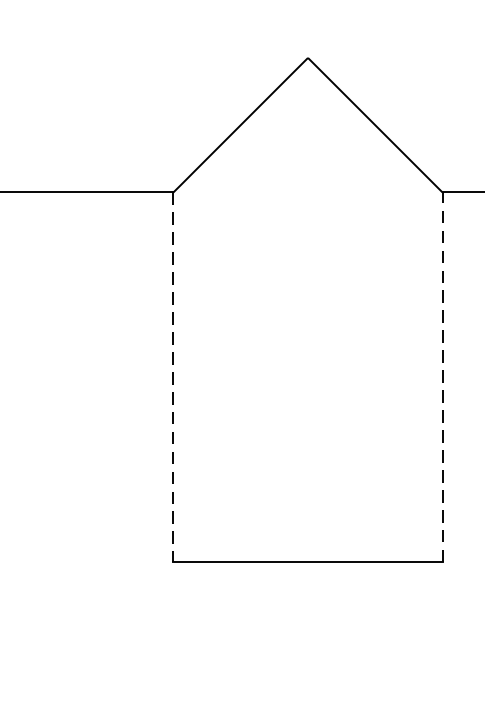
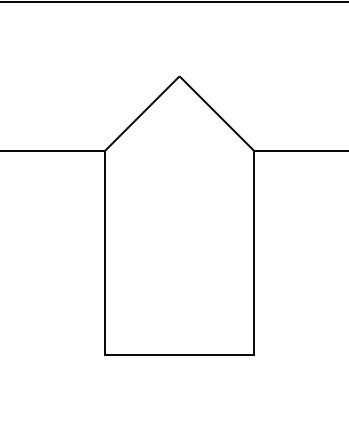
line: (442, 377) -> (253, 252), dashed -> solid
line: (173, 379) -> (105, 253), dashed -> solid

